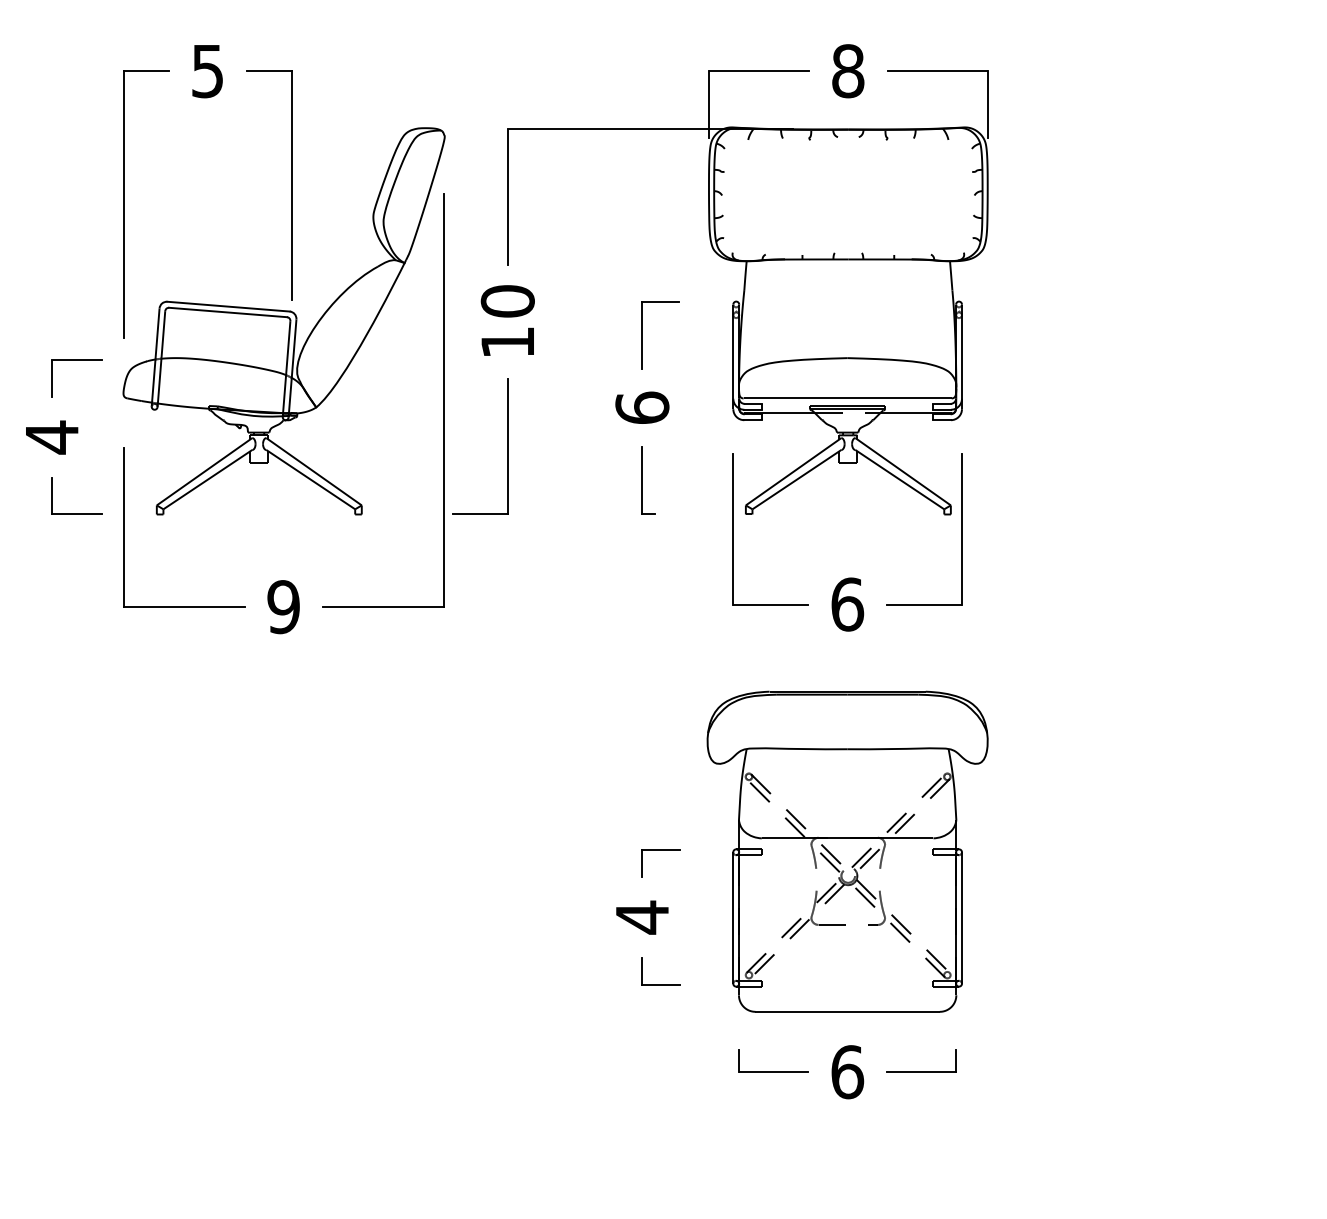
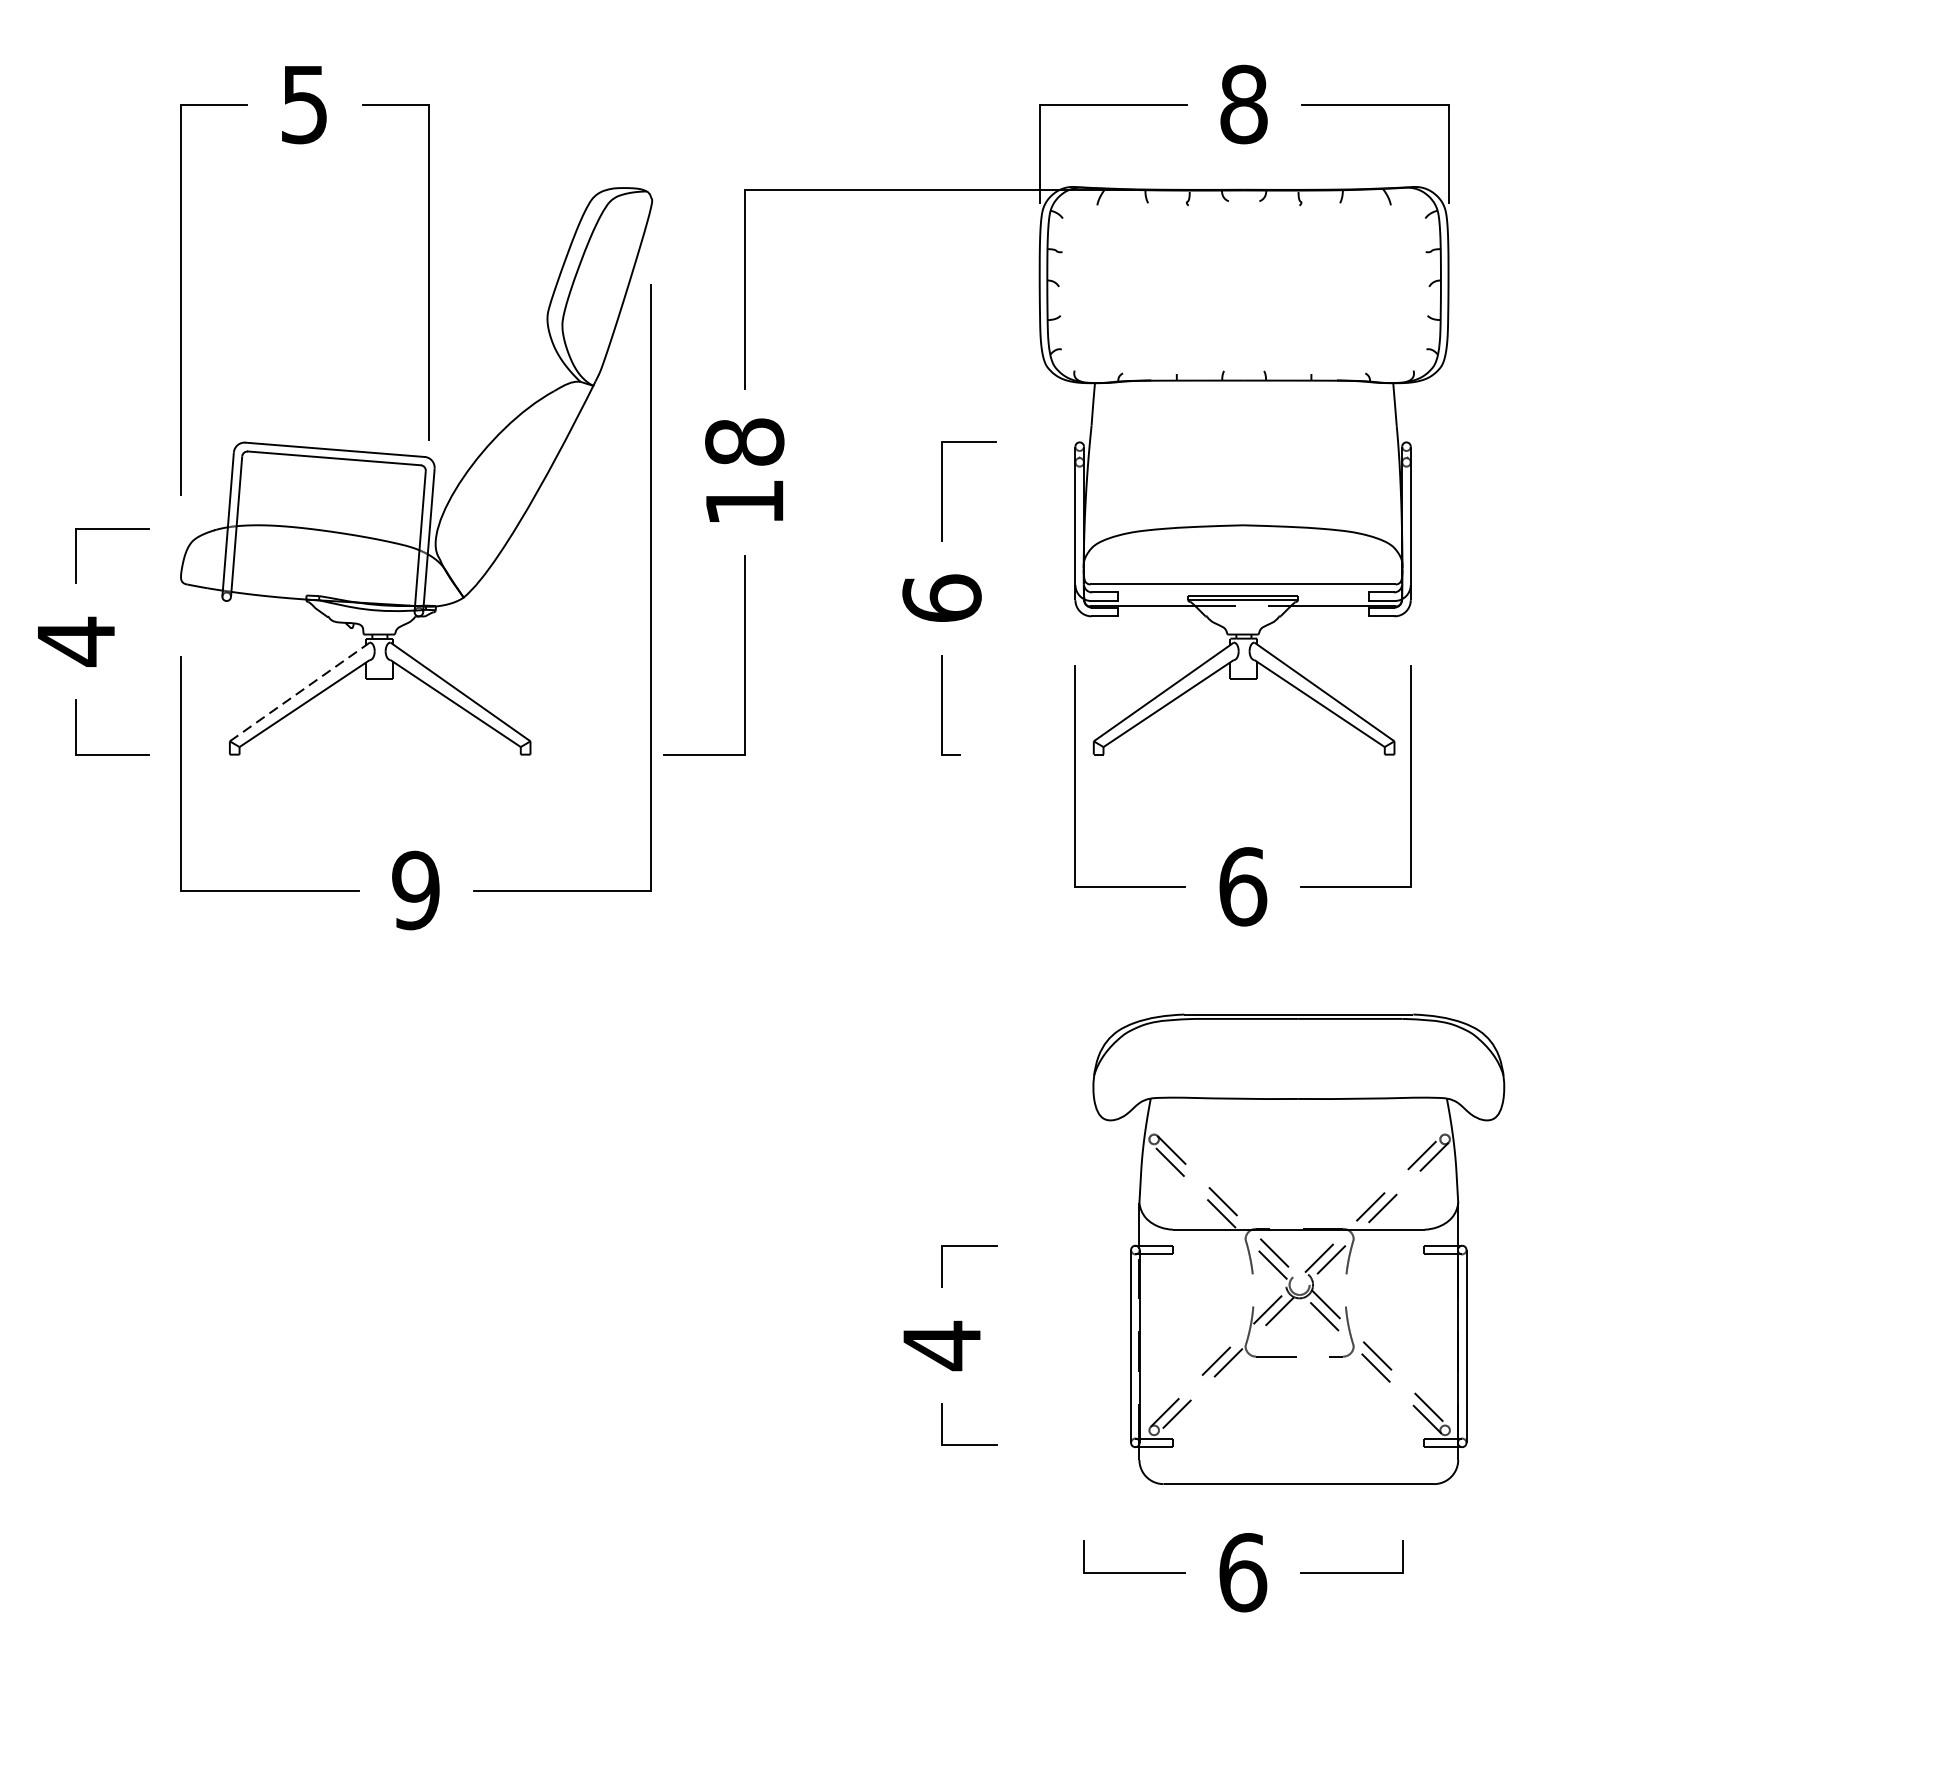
text: (507, 301) -> (744, 442), 10 -> 18
line: (204, 471) -> (299, 691), solid -> dashed
part: (847, 851) -> (1298, 1248), moved

